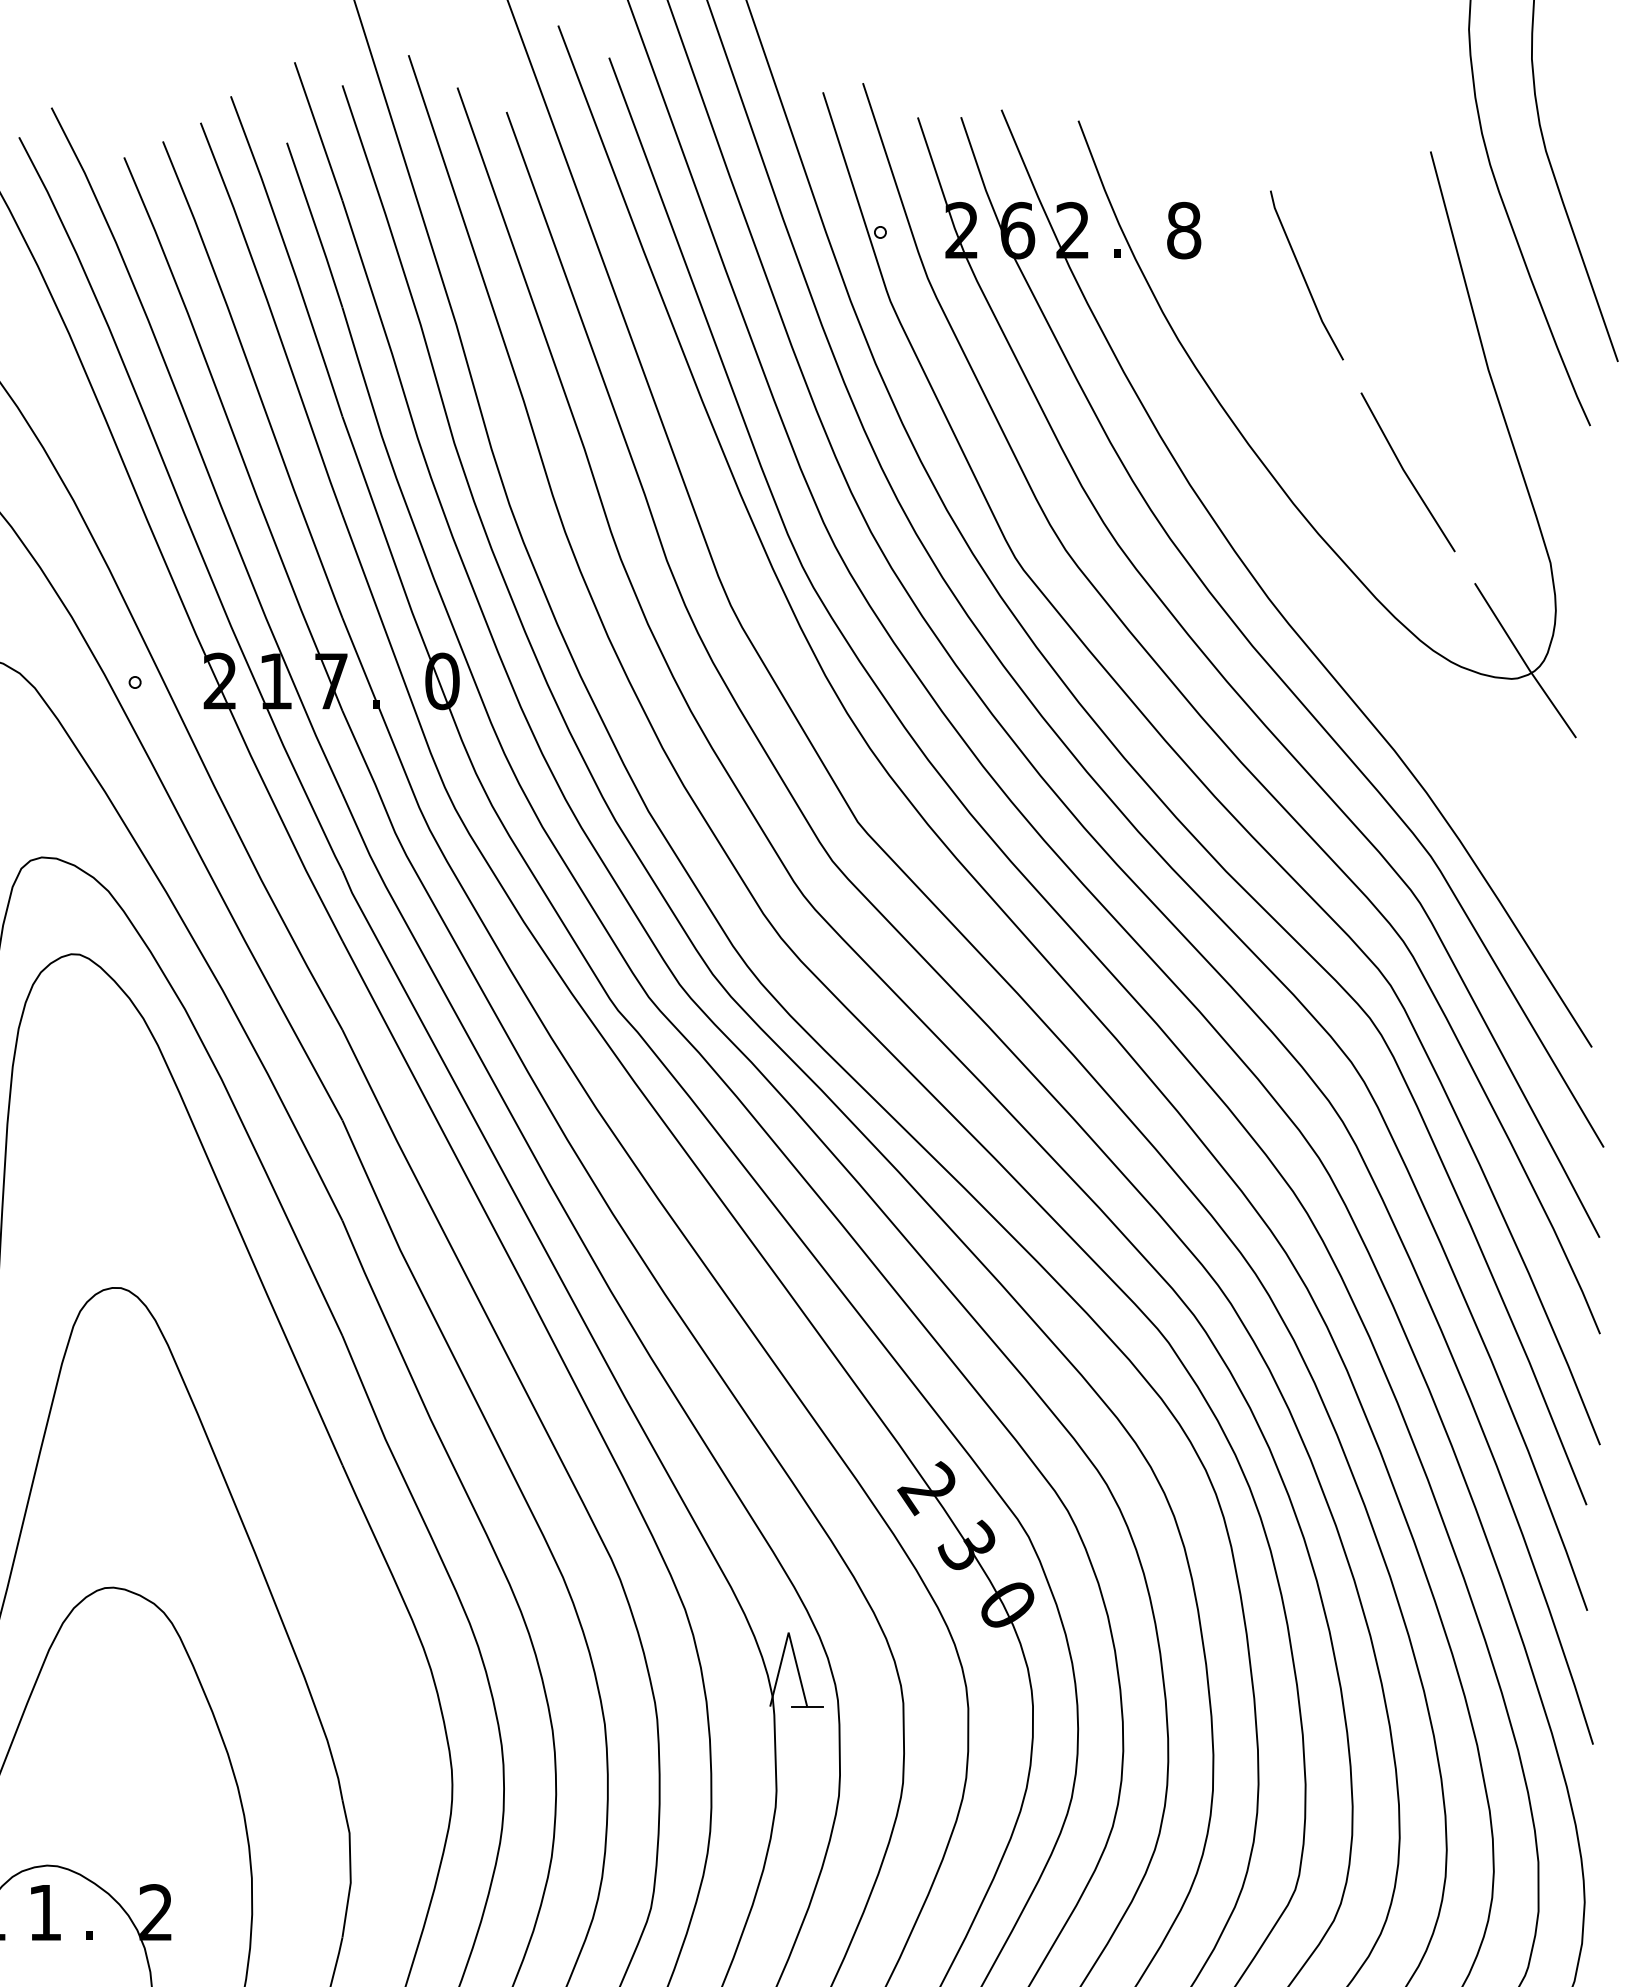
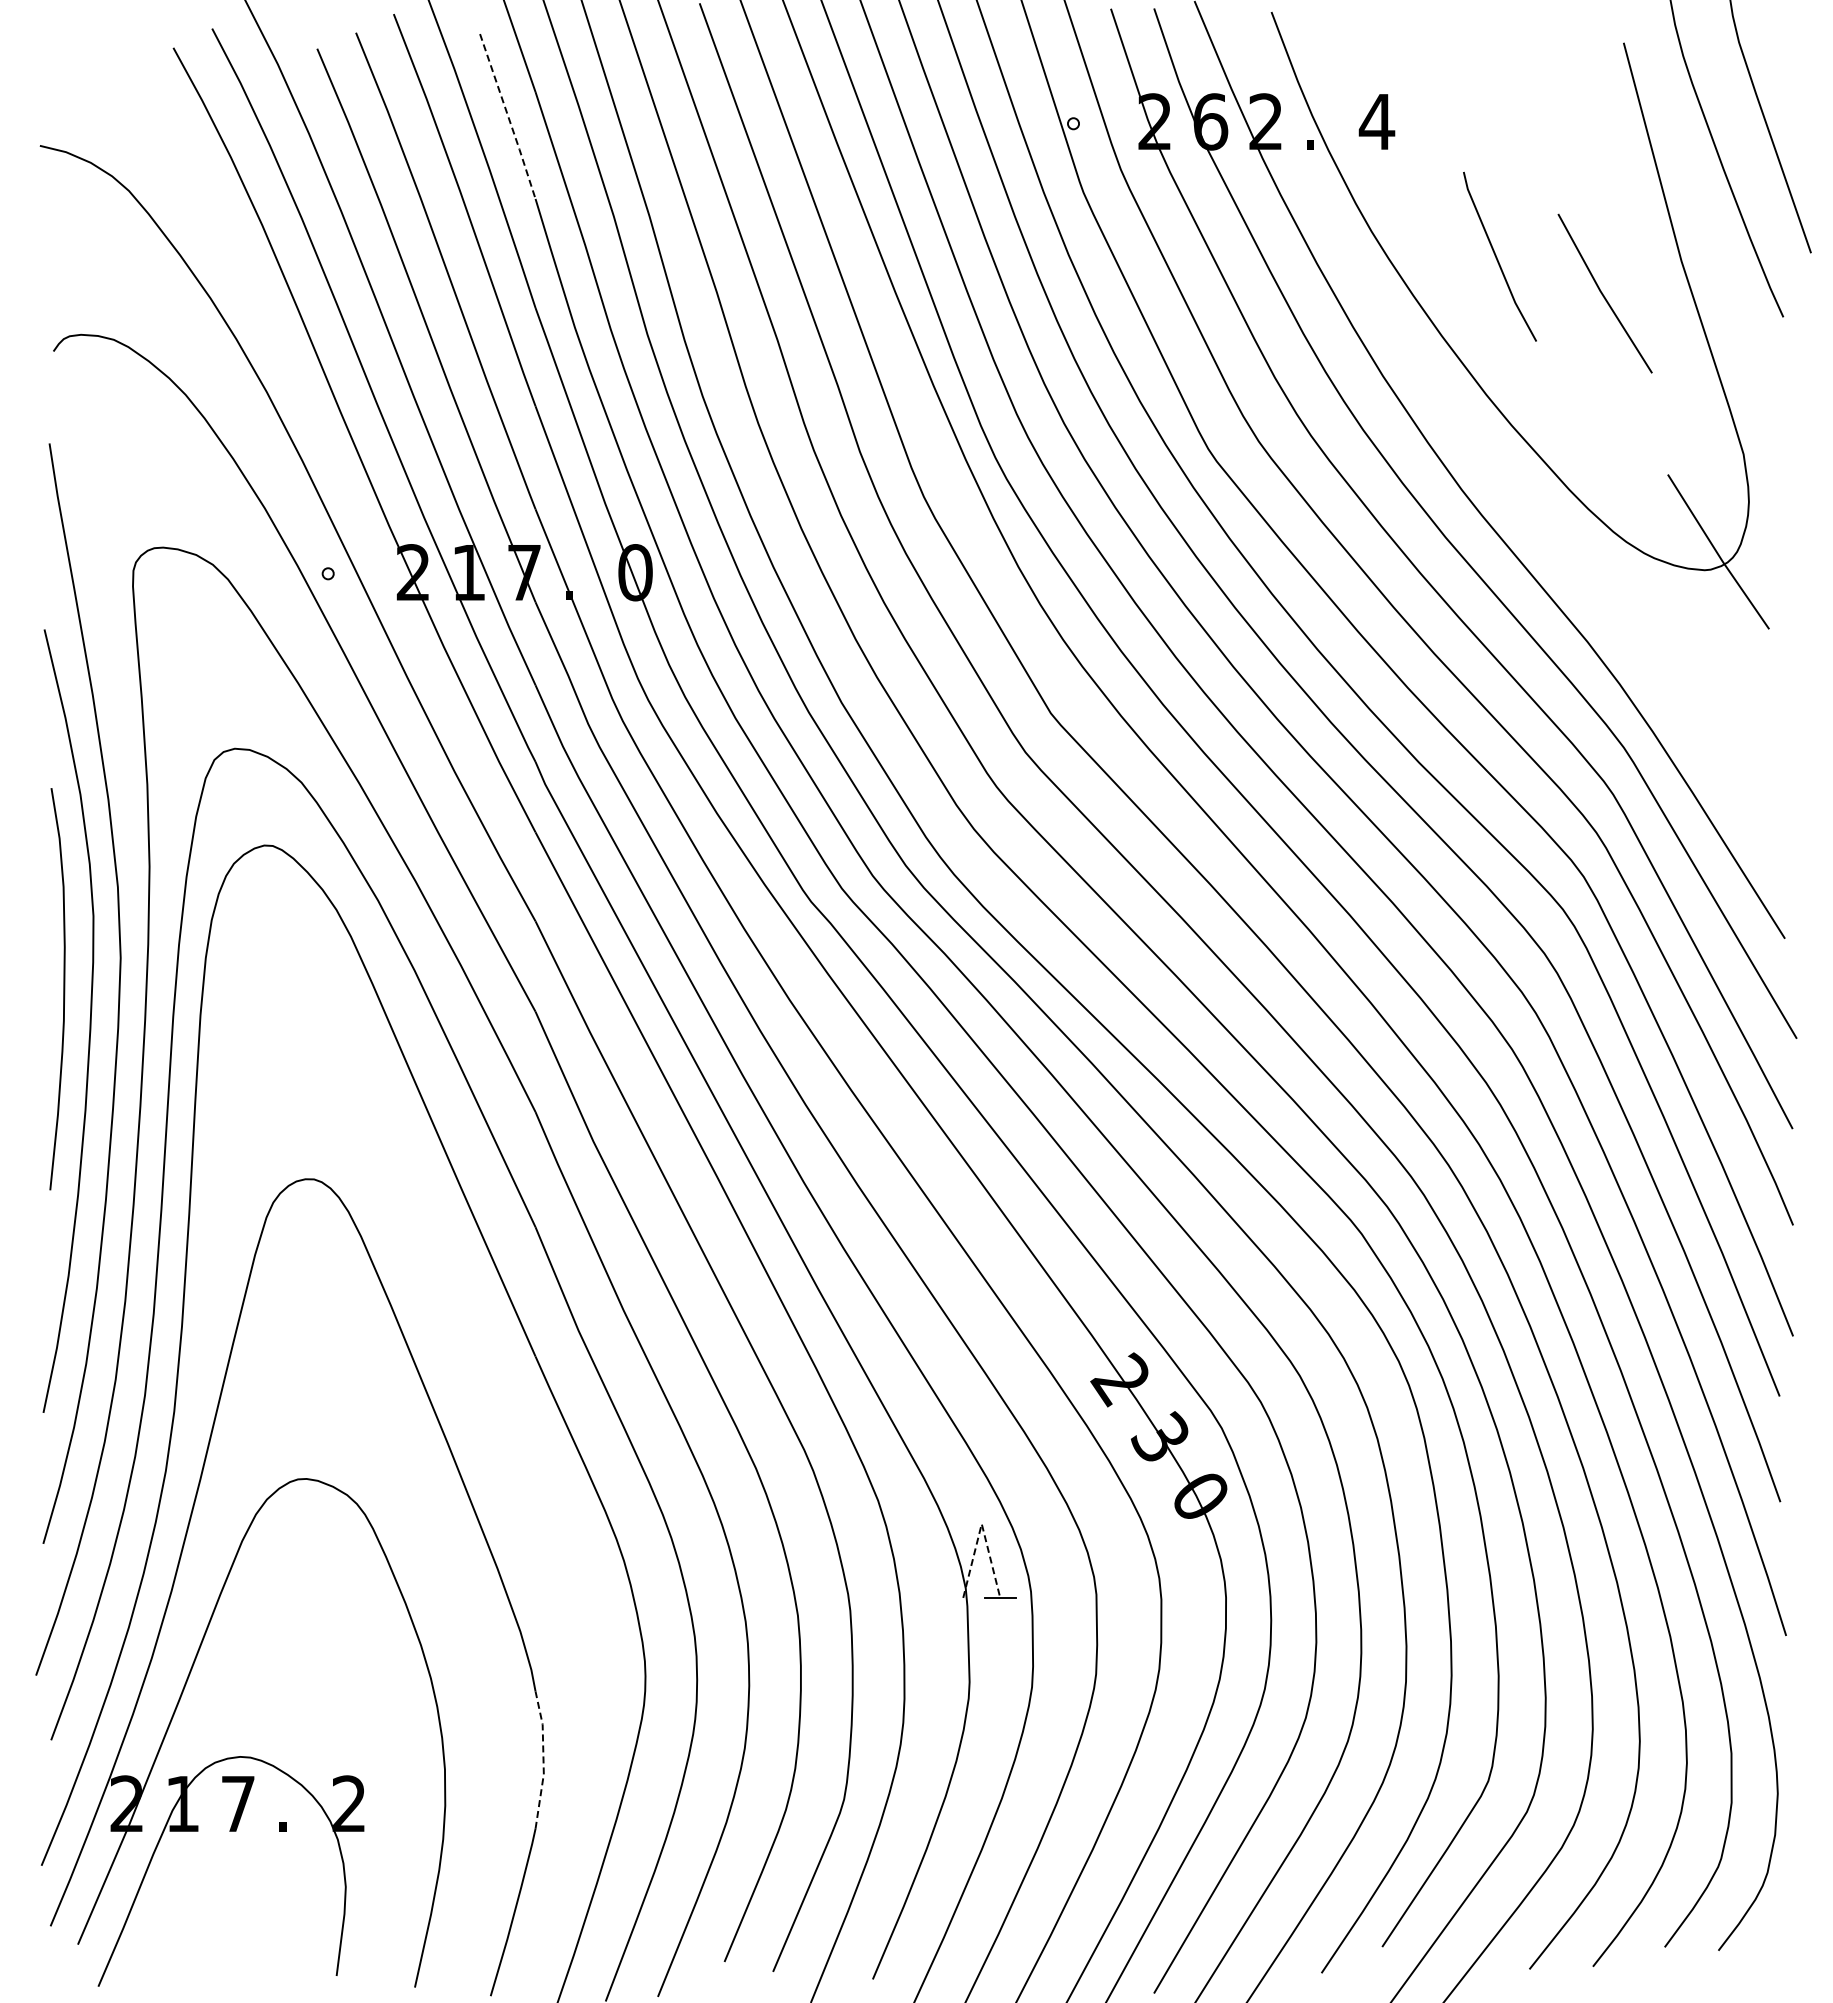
line: (315, 225) -> (508, 116), solid -> dashed
text: (1183, 230) -> (1376, 121), 8 -> 4
line: (1304, 276) -> (1497, 257), moved
line: (1406, 472) -> (1603, 293), moved
line: (788, 1632) -> (981, 1523), solid -> dashed
line: (350, 1869) -> (543, 1760), solid -> dashed
text: (45, 1912) -> (238, 1803), 1 -> 7

